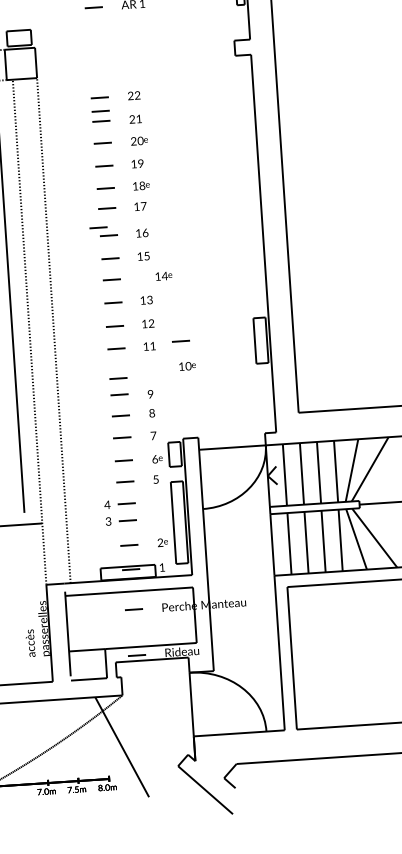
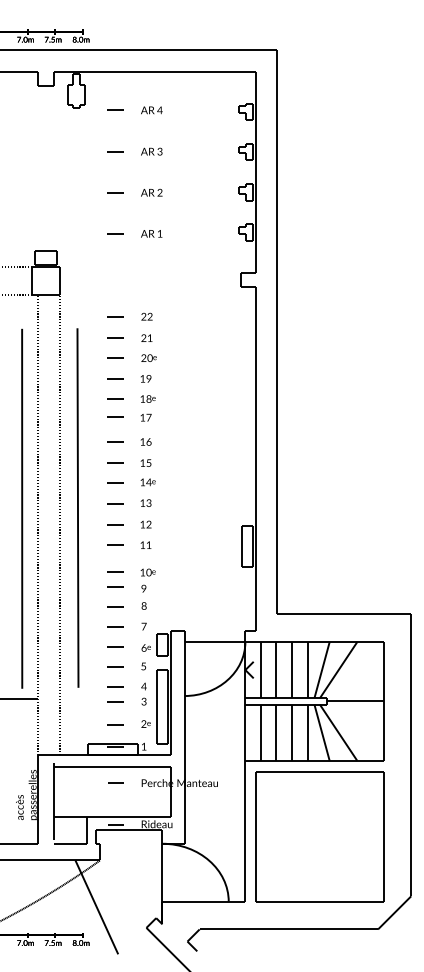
line: (100, 110) -> (115, 328), removed
line: (98, 226) -> (106, 433), removed
text: (163, 276) -> (147, 482), moved
line: (71, 310) -> (77, 507), added
line: (180, 340) -> (174, 541), removed
text: (186, 366) -> (147, 572), moved
text: (107, 512) -> (143, 693), moved

